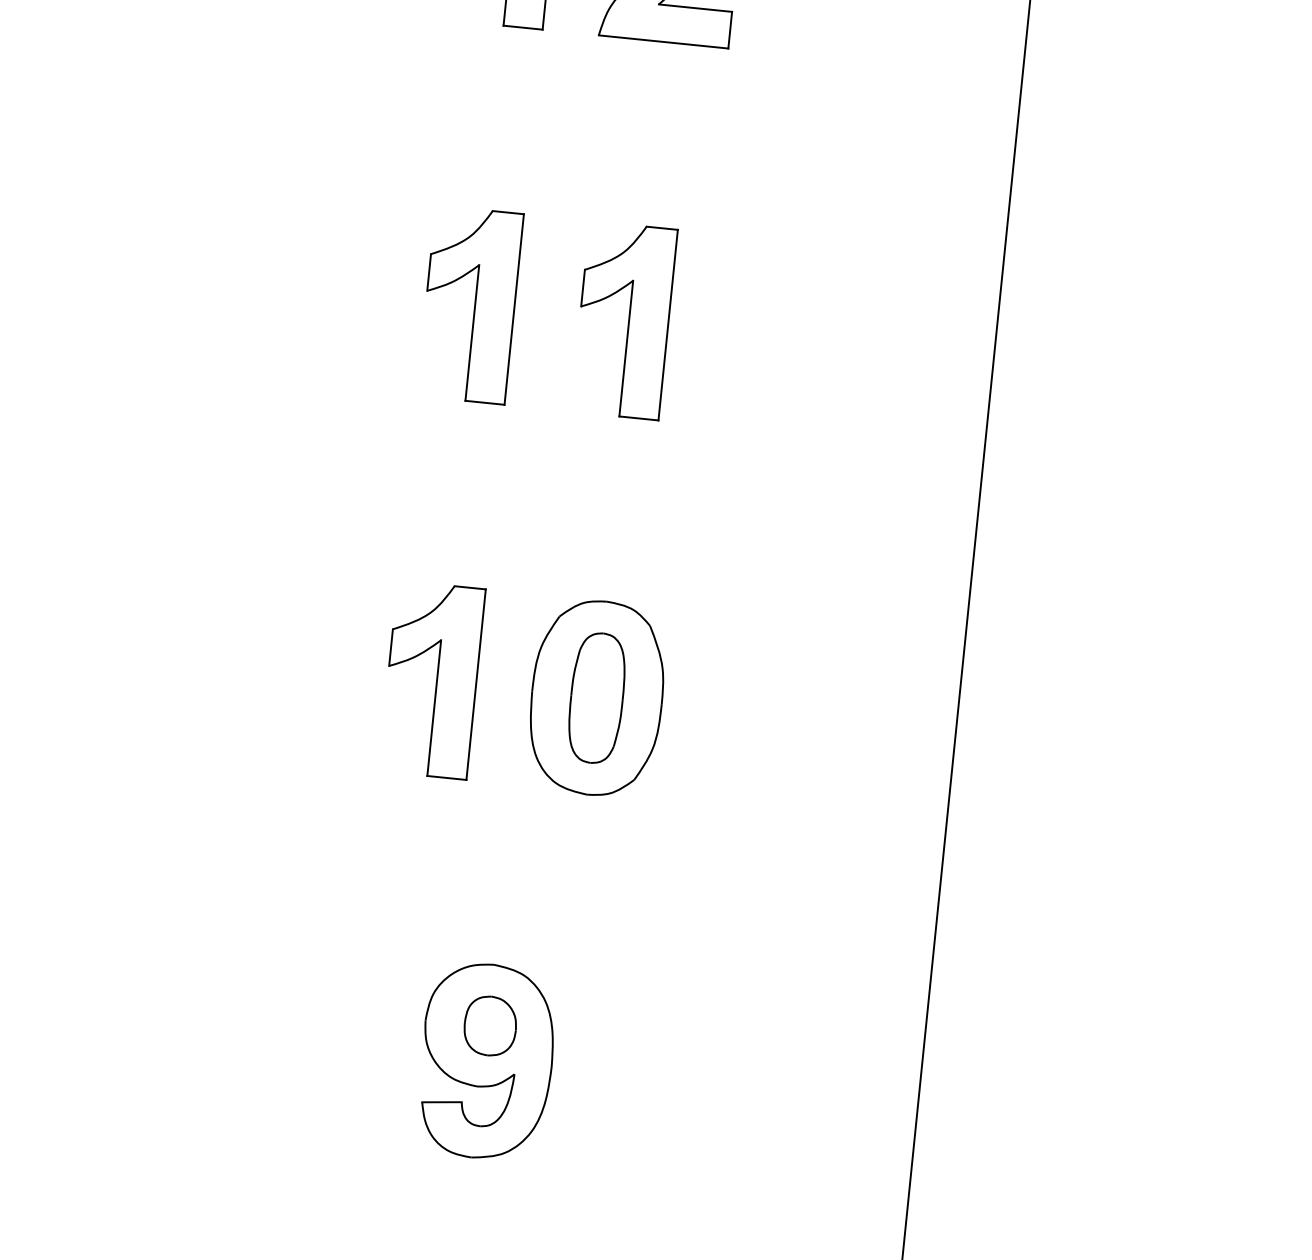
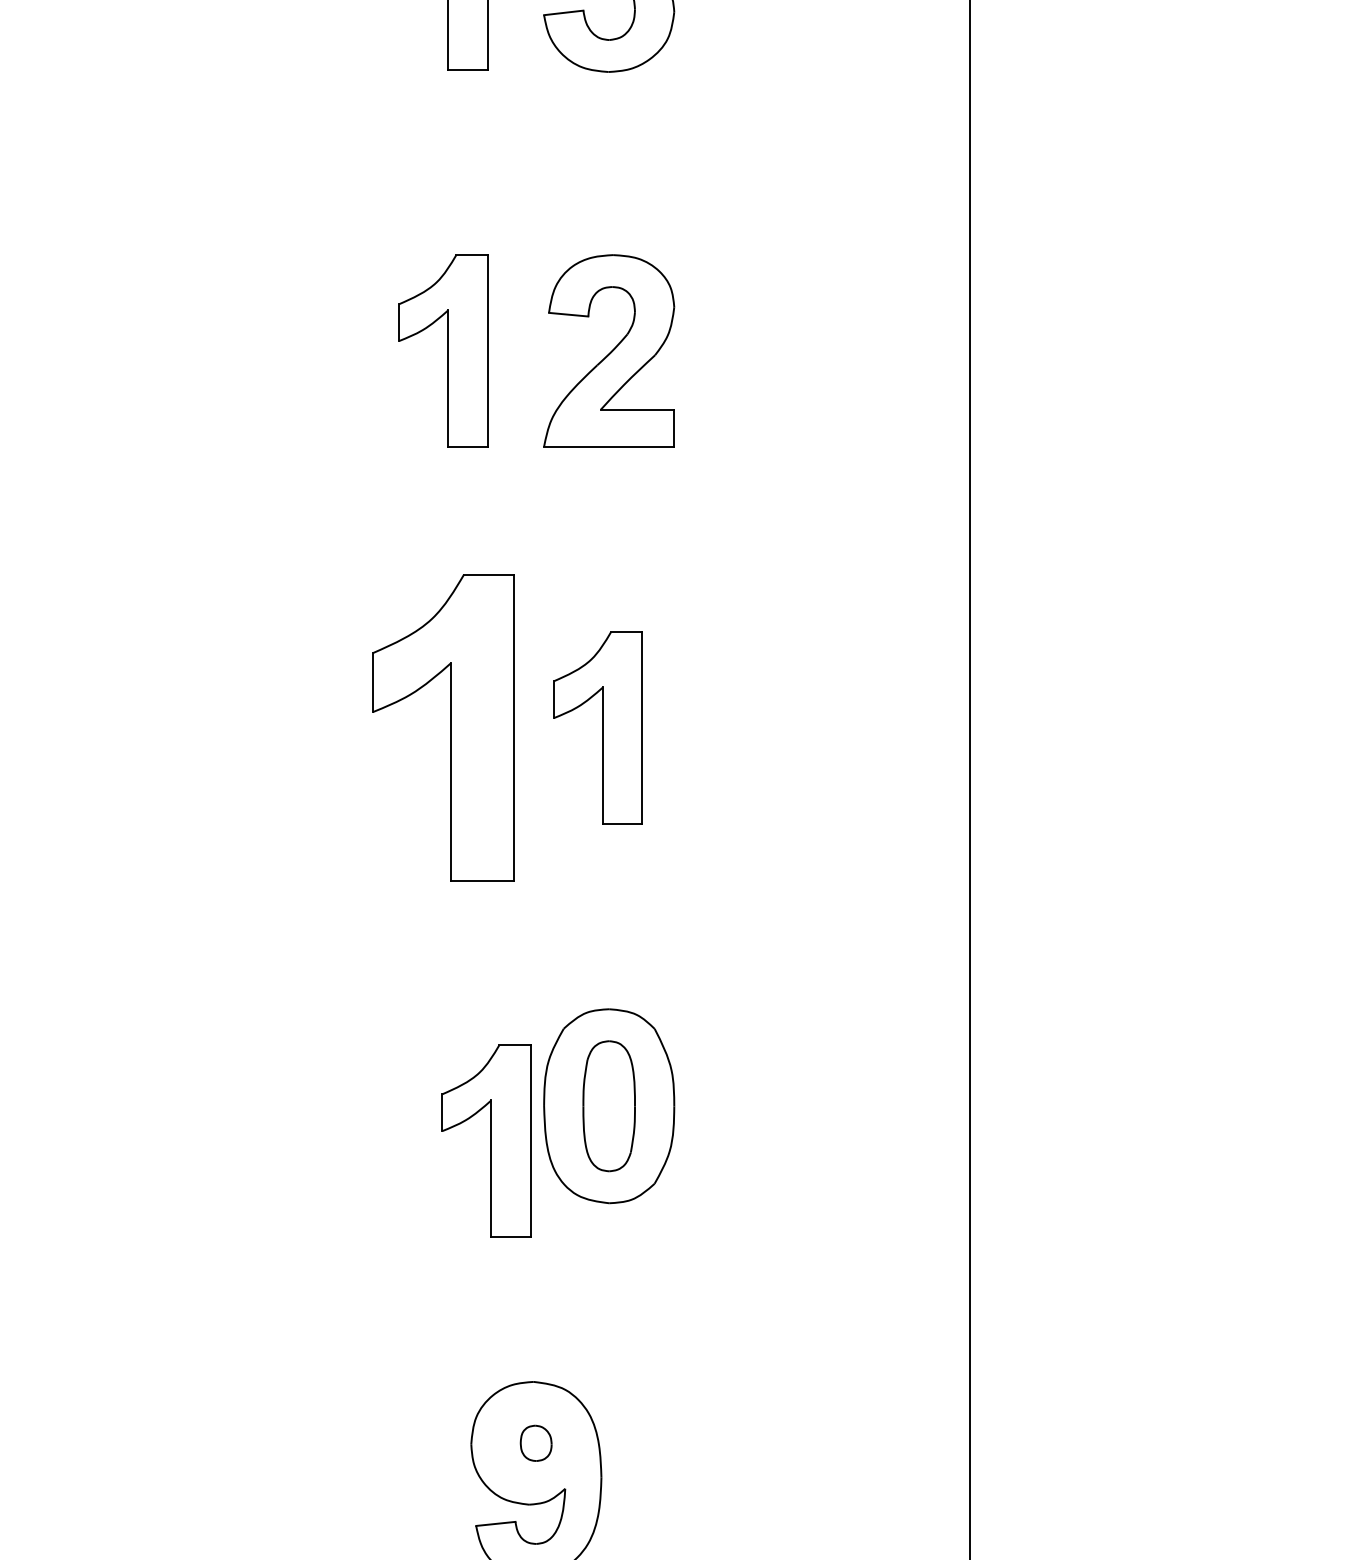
part: (470, 304) -> (443, 727), size x1.6
part: (432, 679) -> (486, 1140), moved
part: (489, 1026) -> (535, 1443), size x0.6

